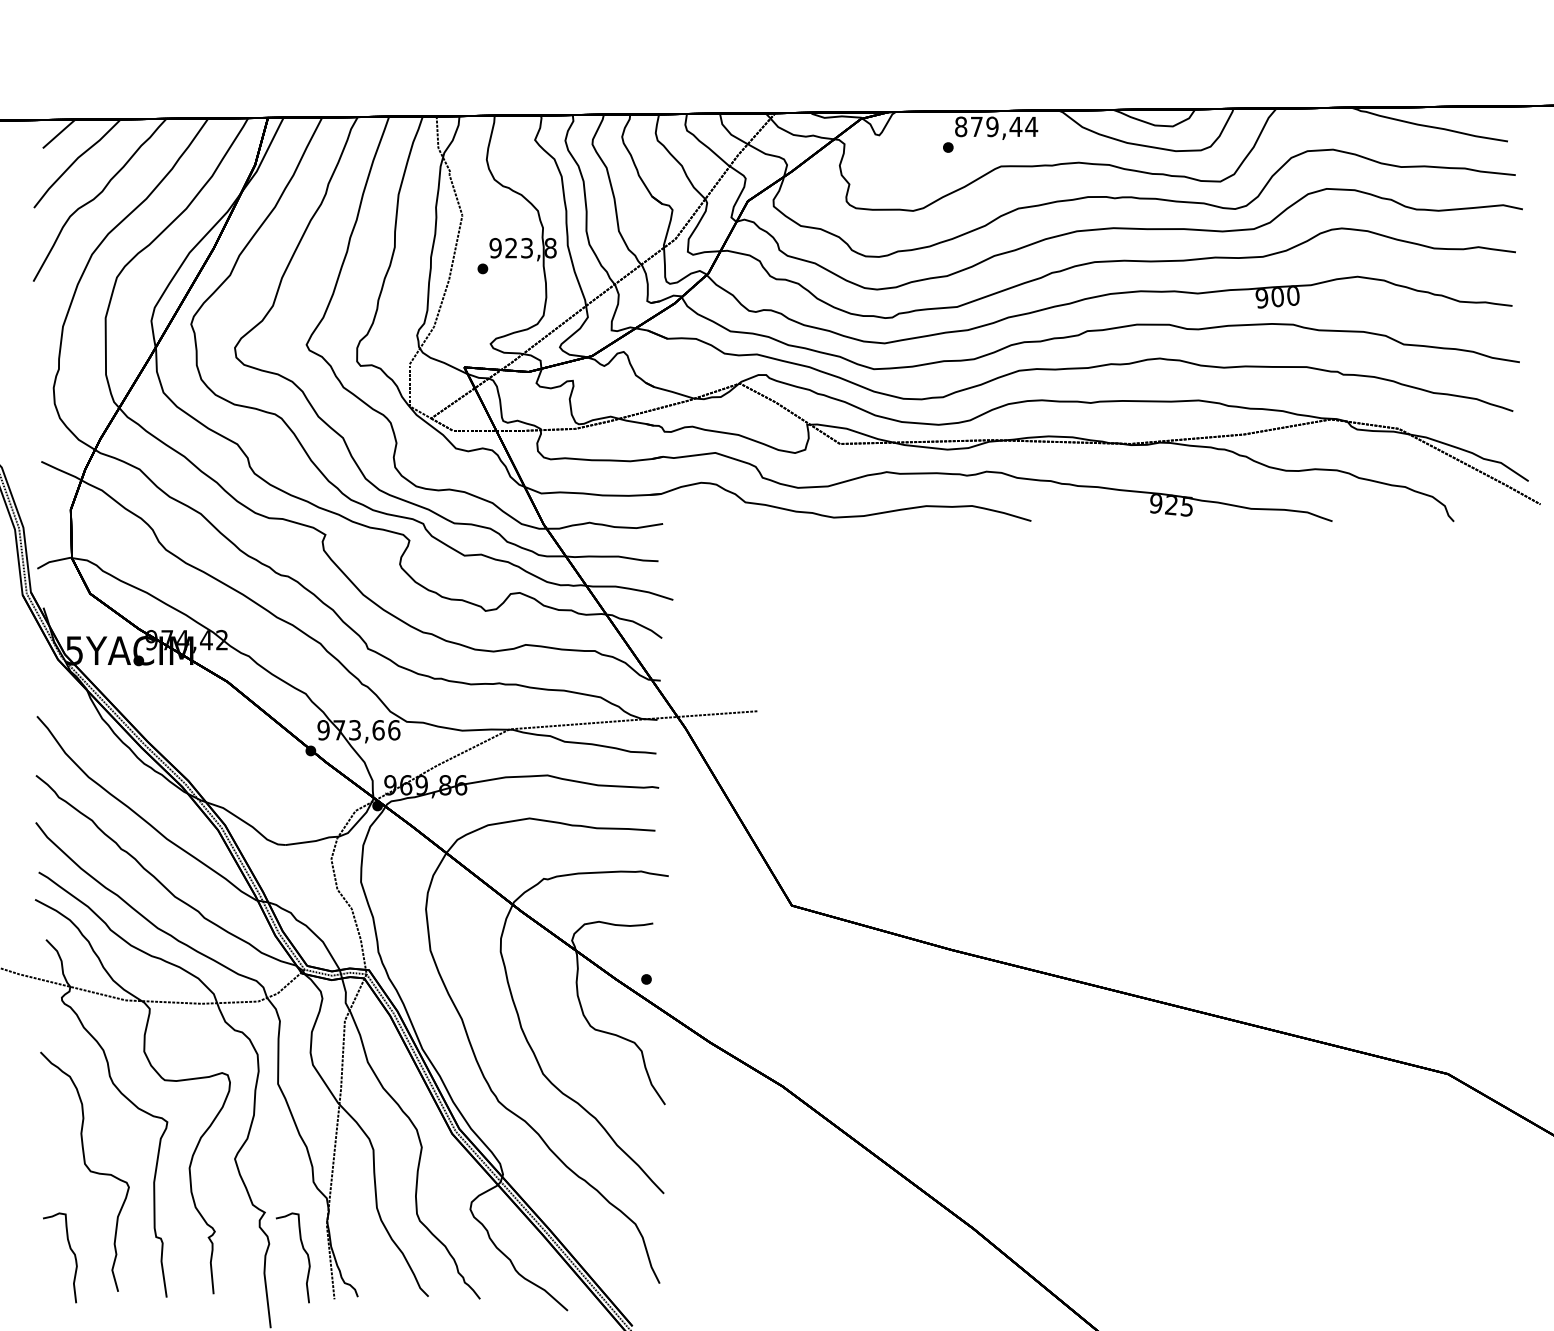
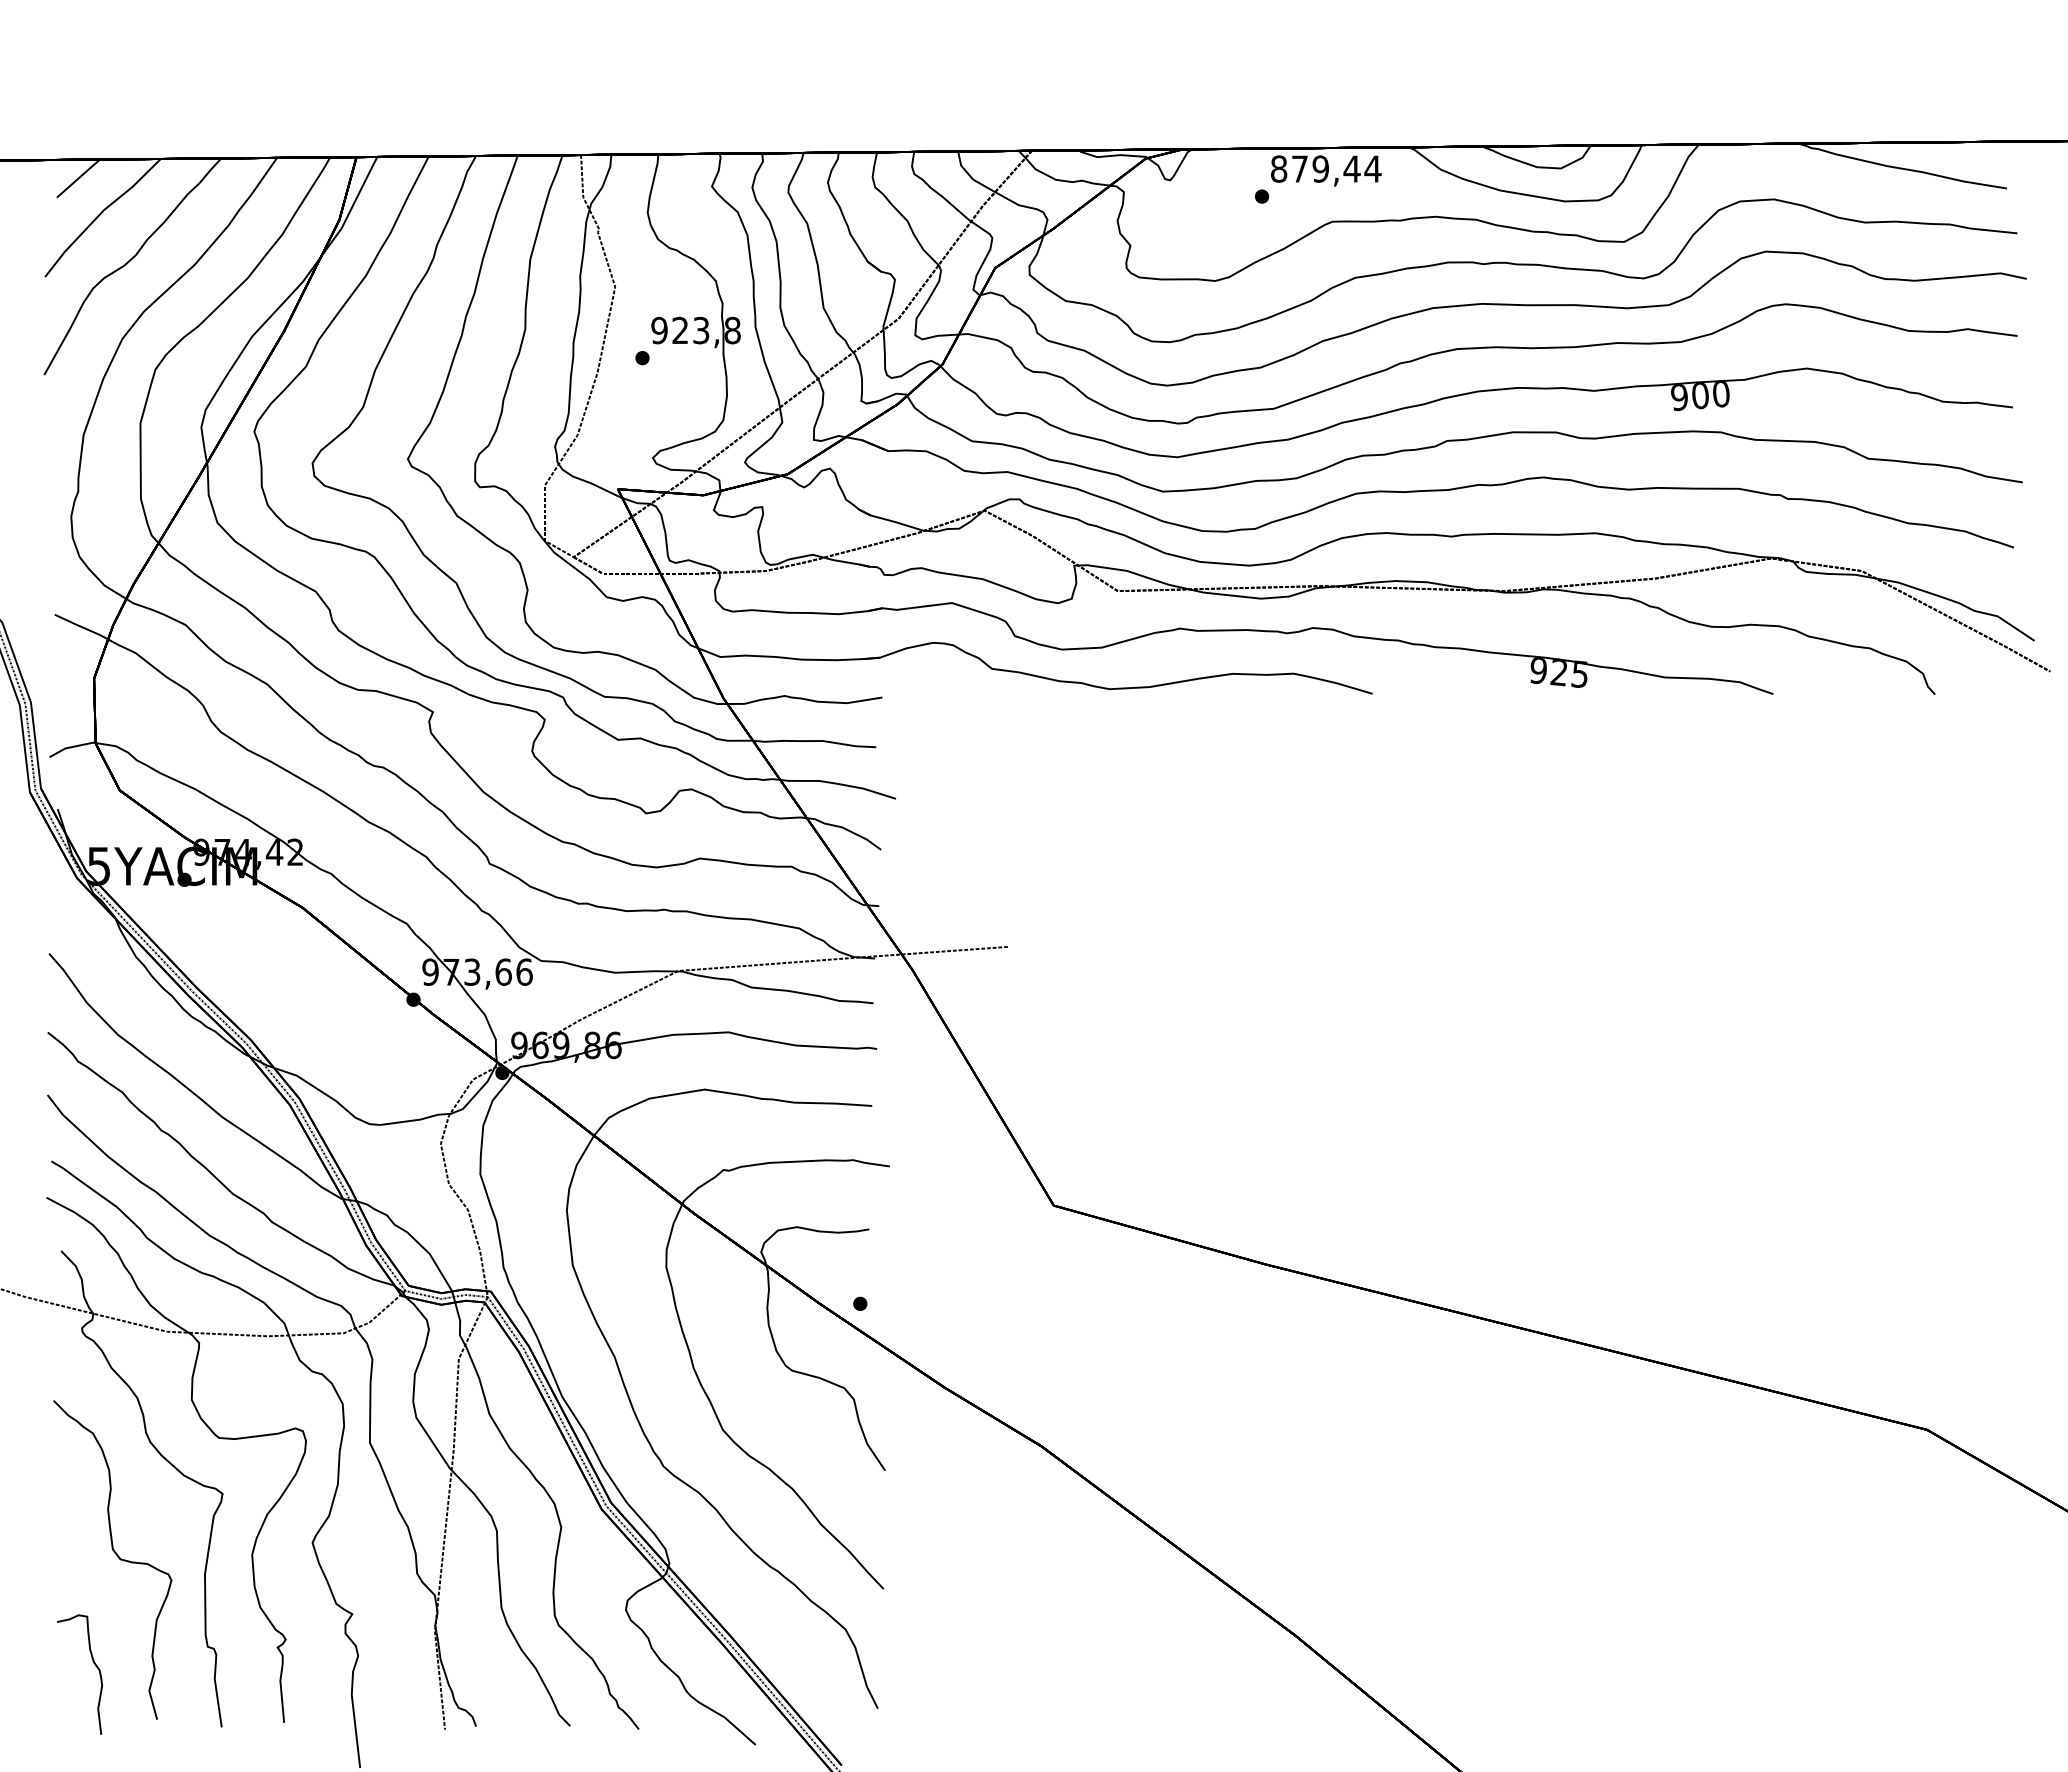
curve: (304, 1251) -> (405, 1666), removed

